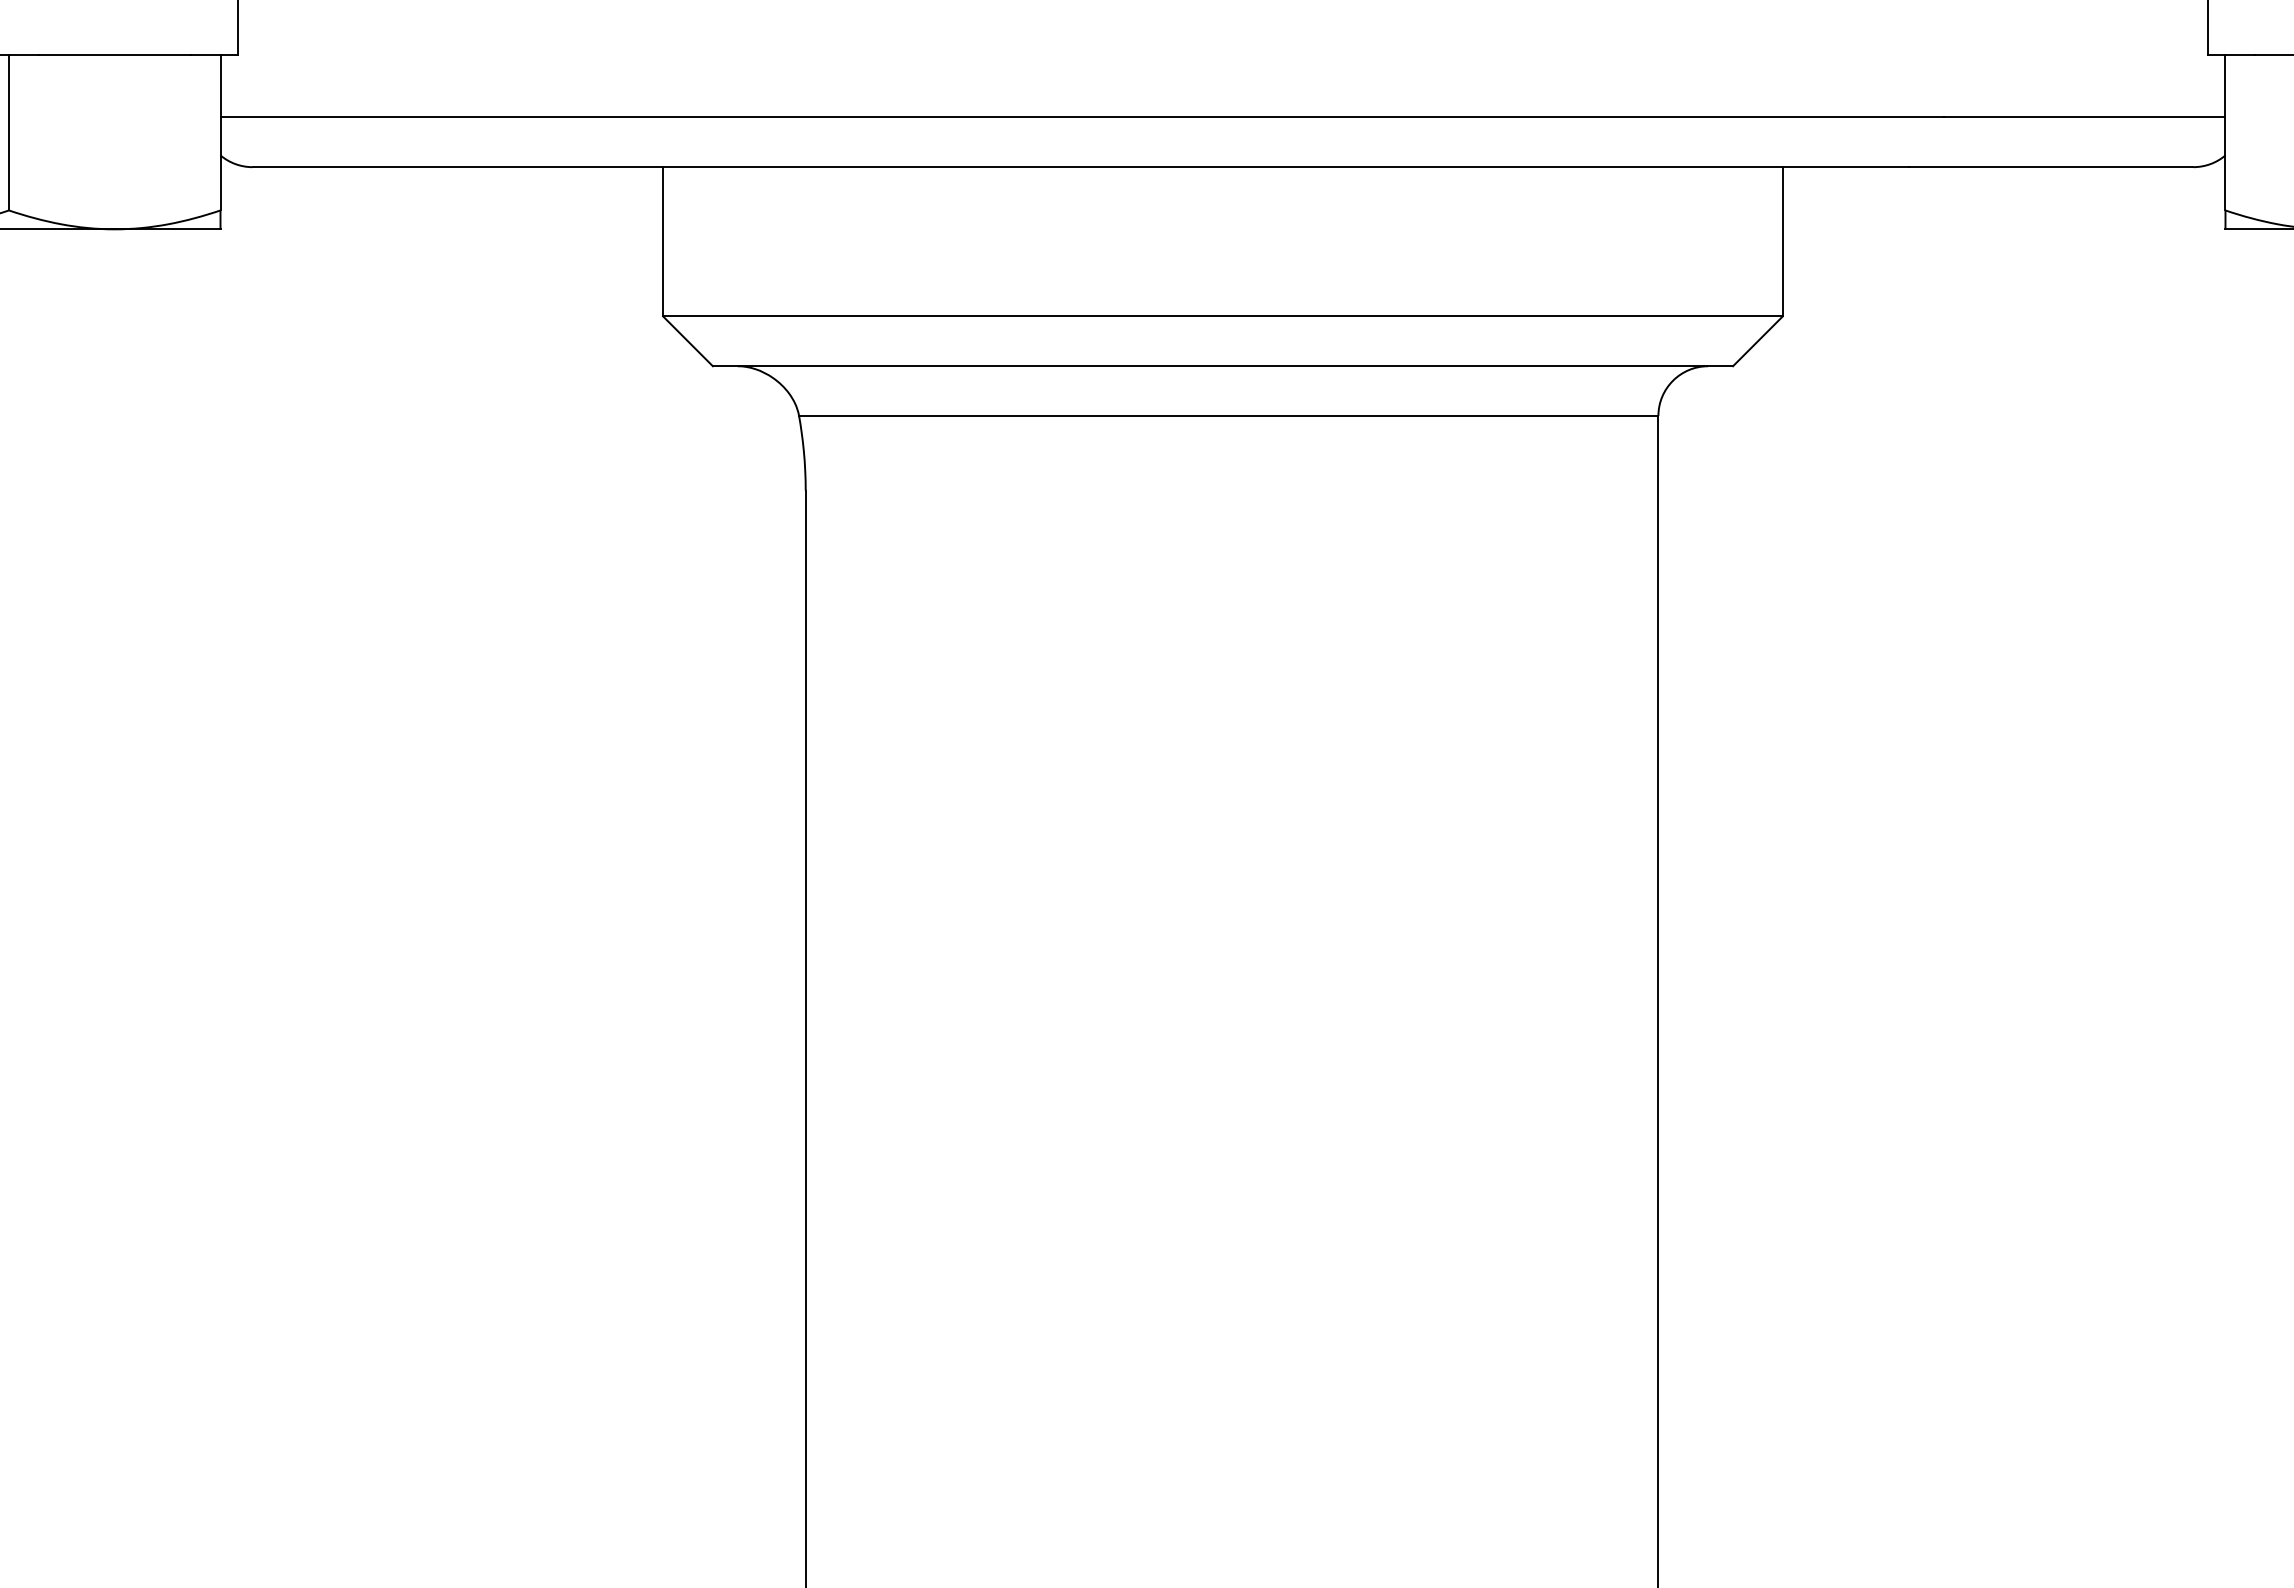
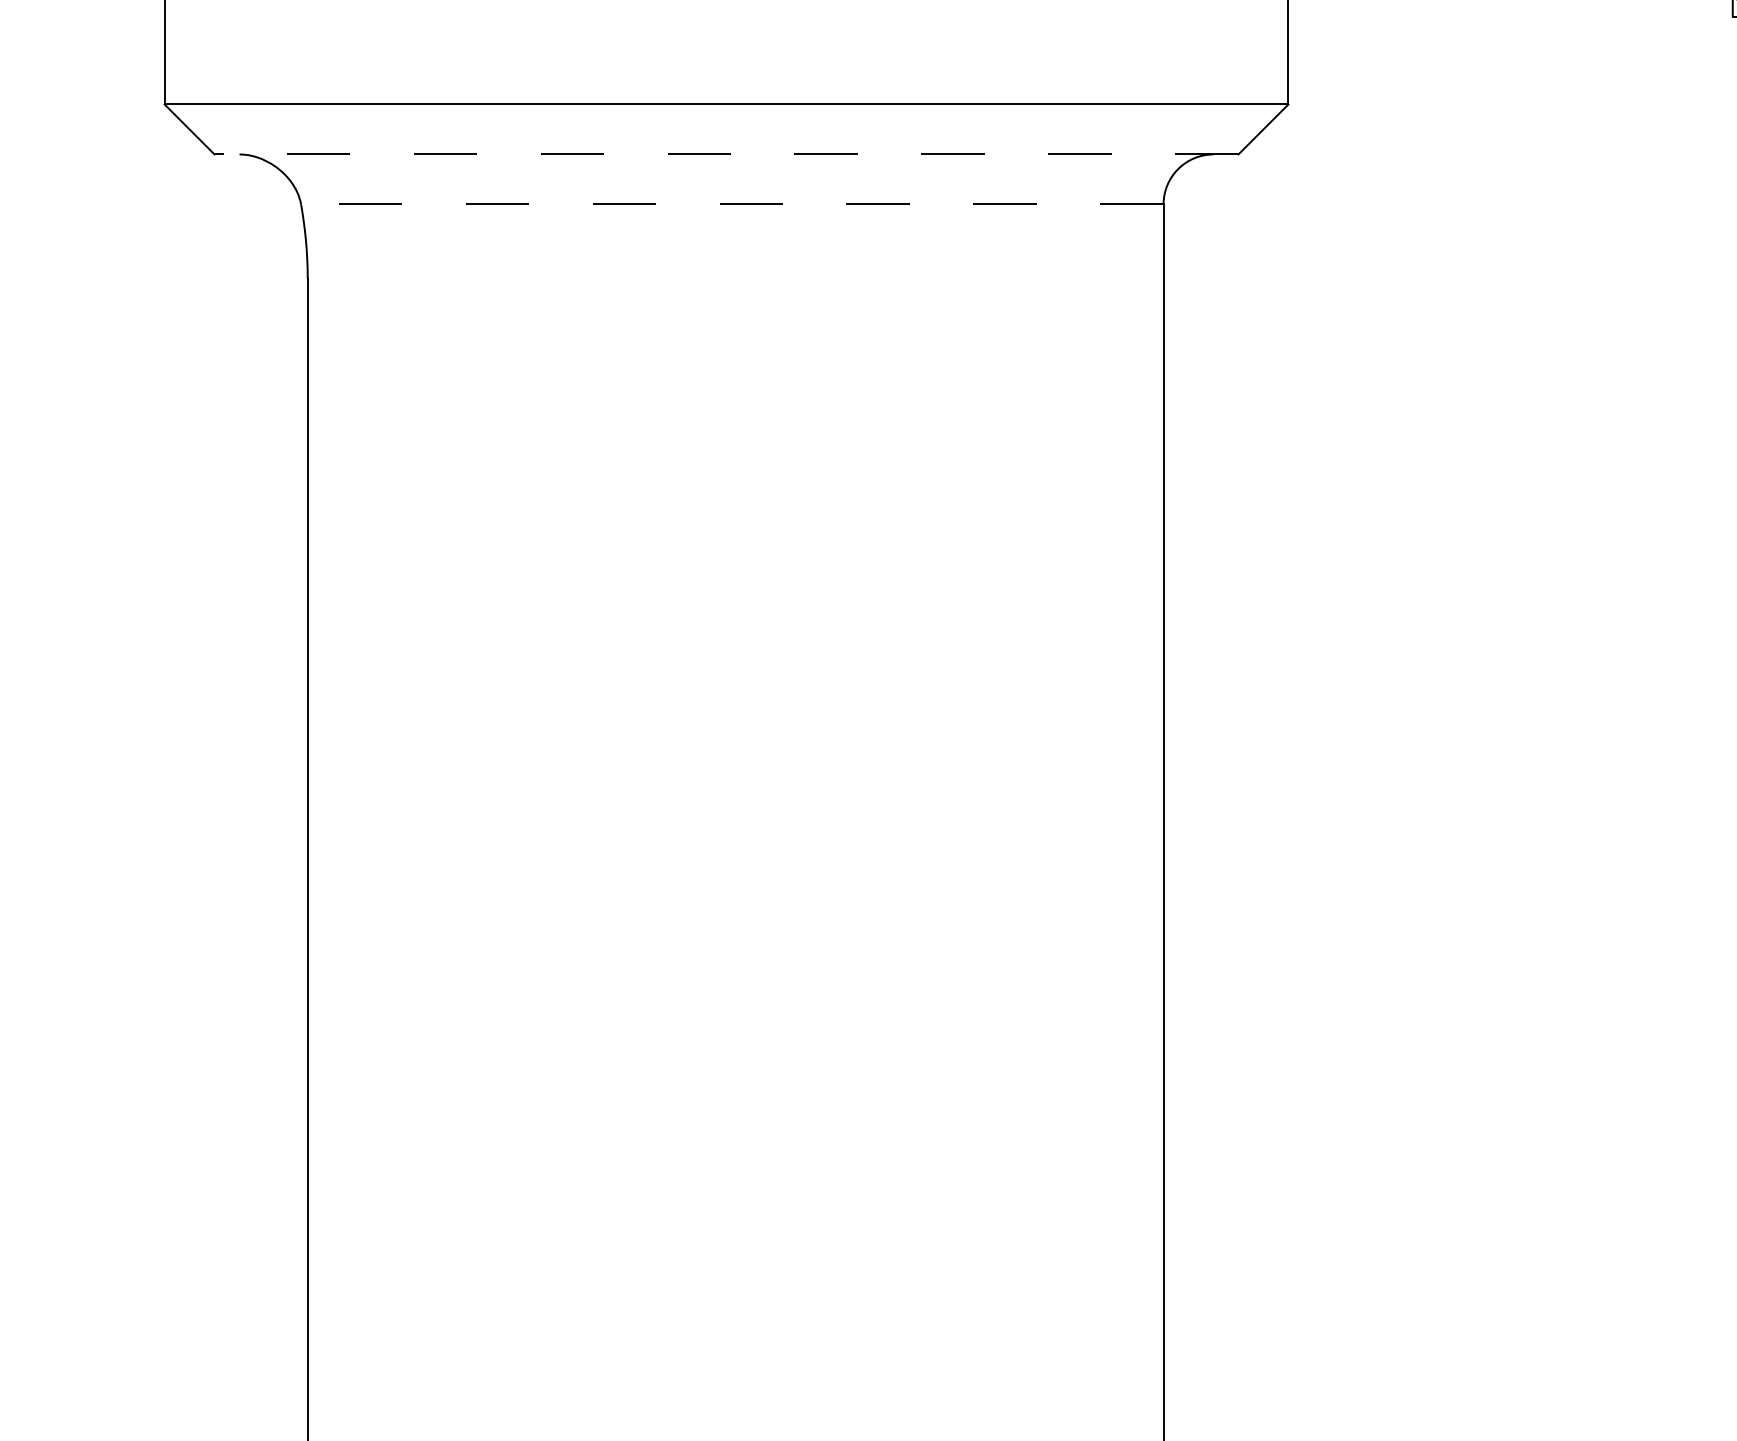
line: (1222, 366) -> (726, 154), solid -> dashed
line: (1228, 415) -> (732, 203), solid -> dashed

